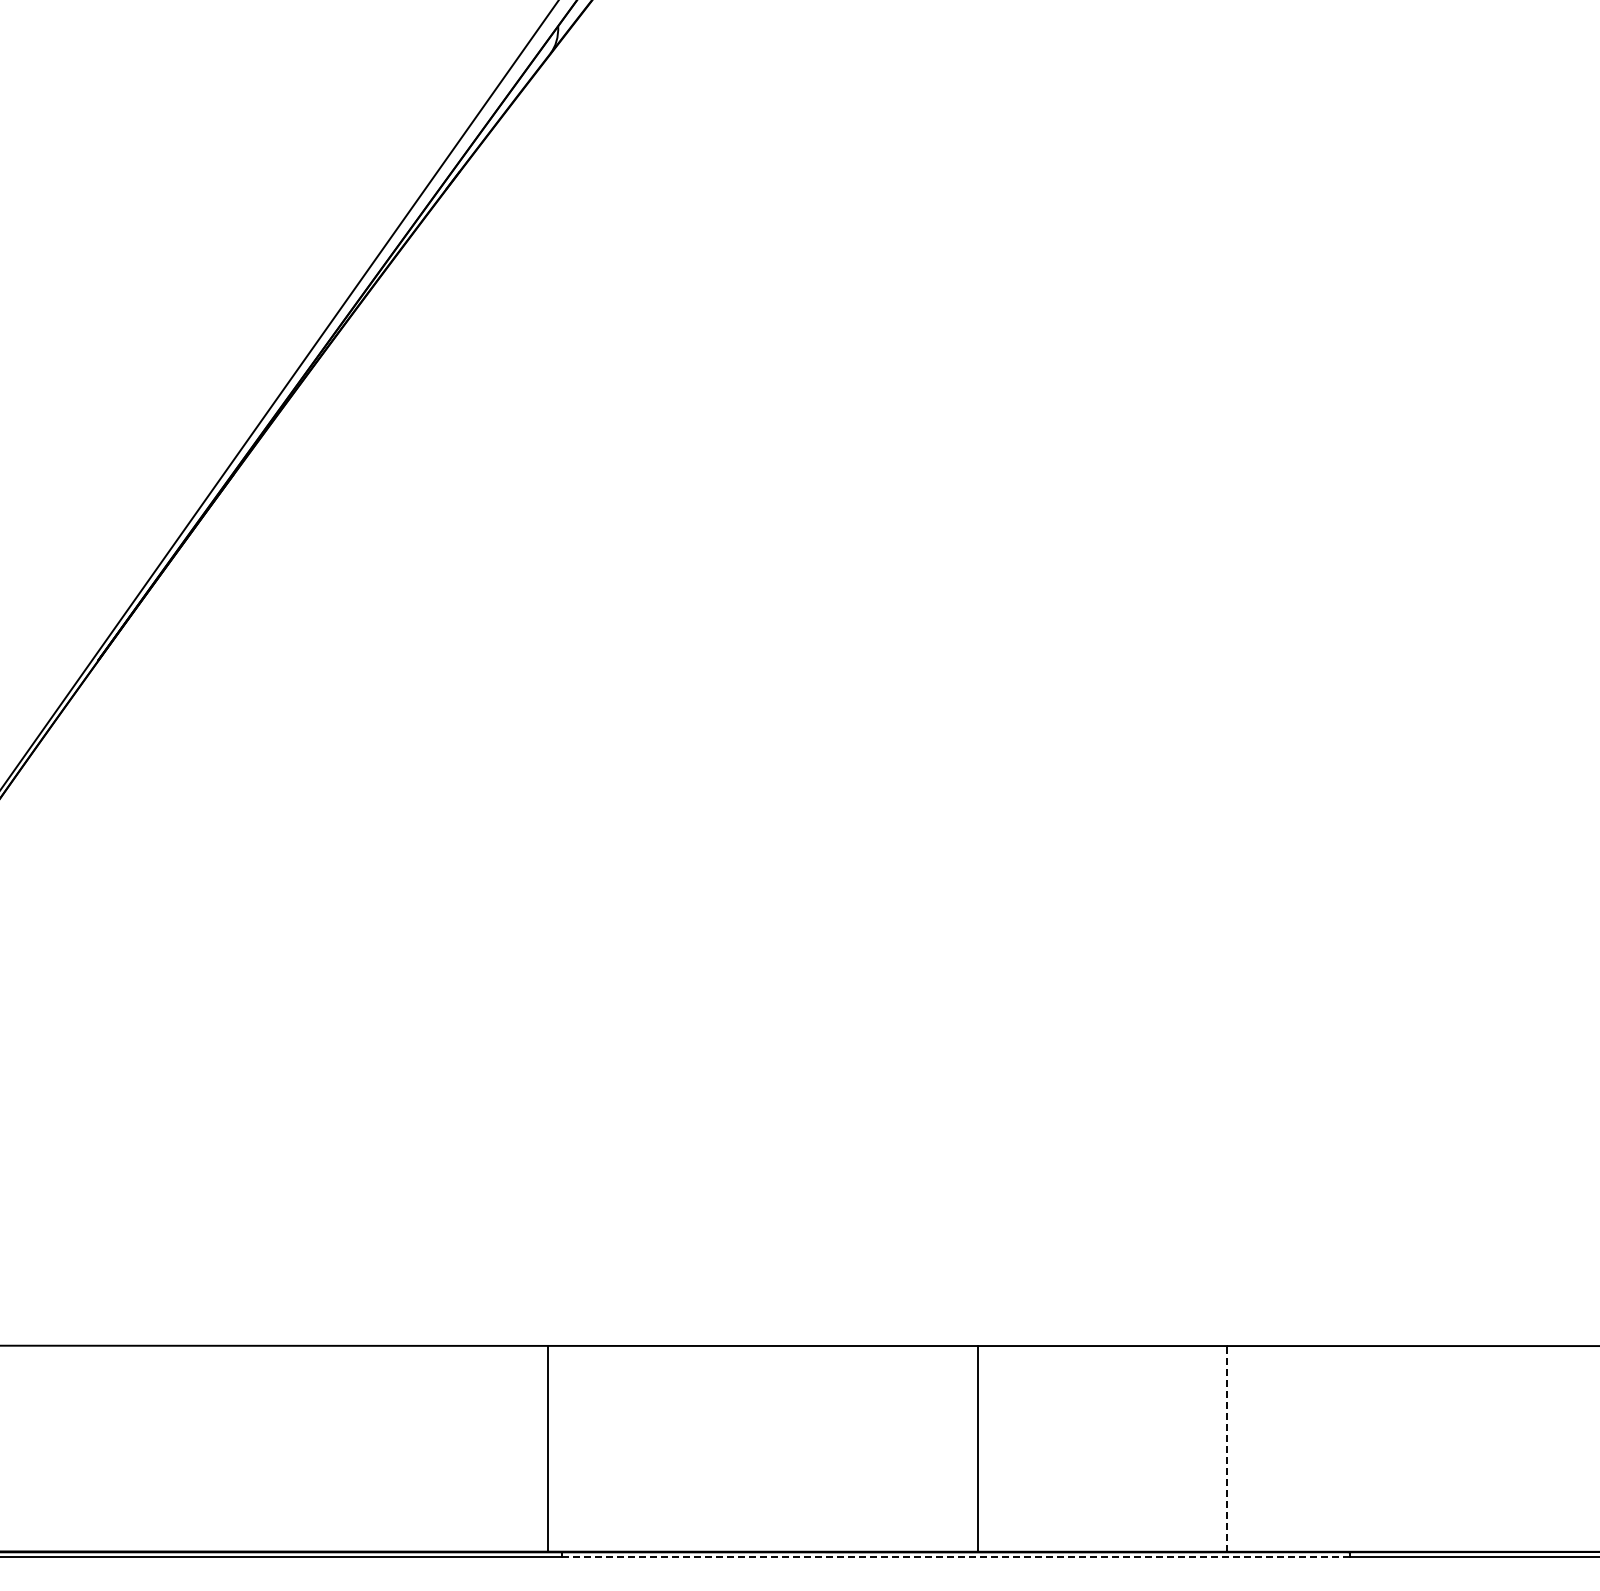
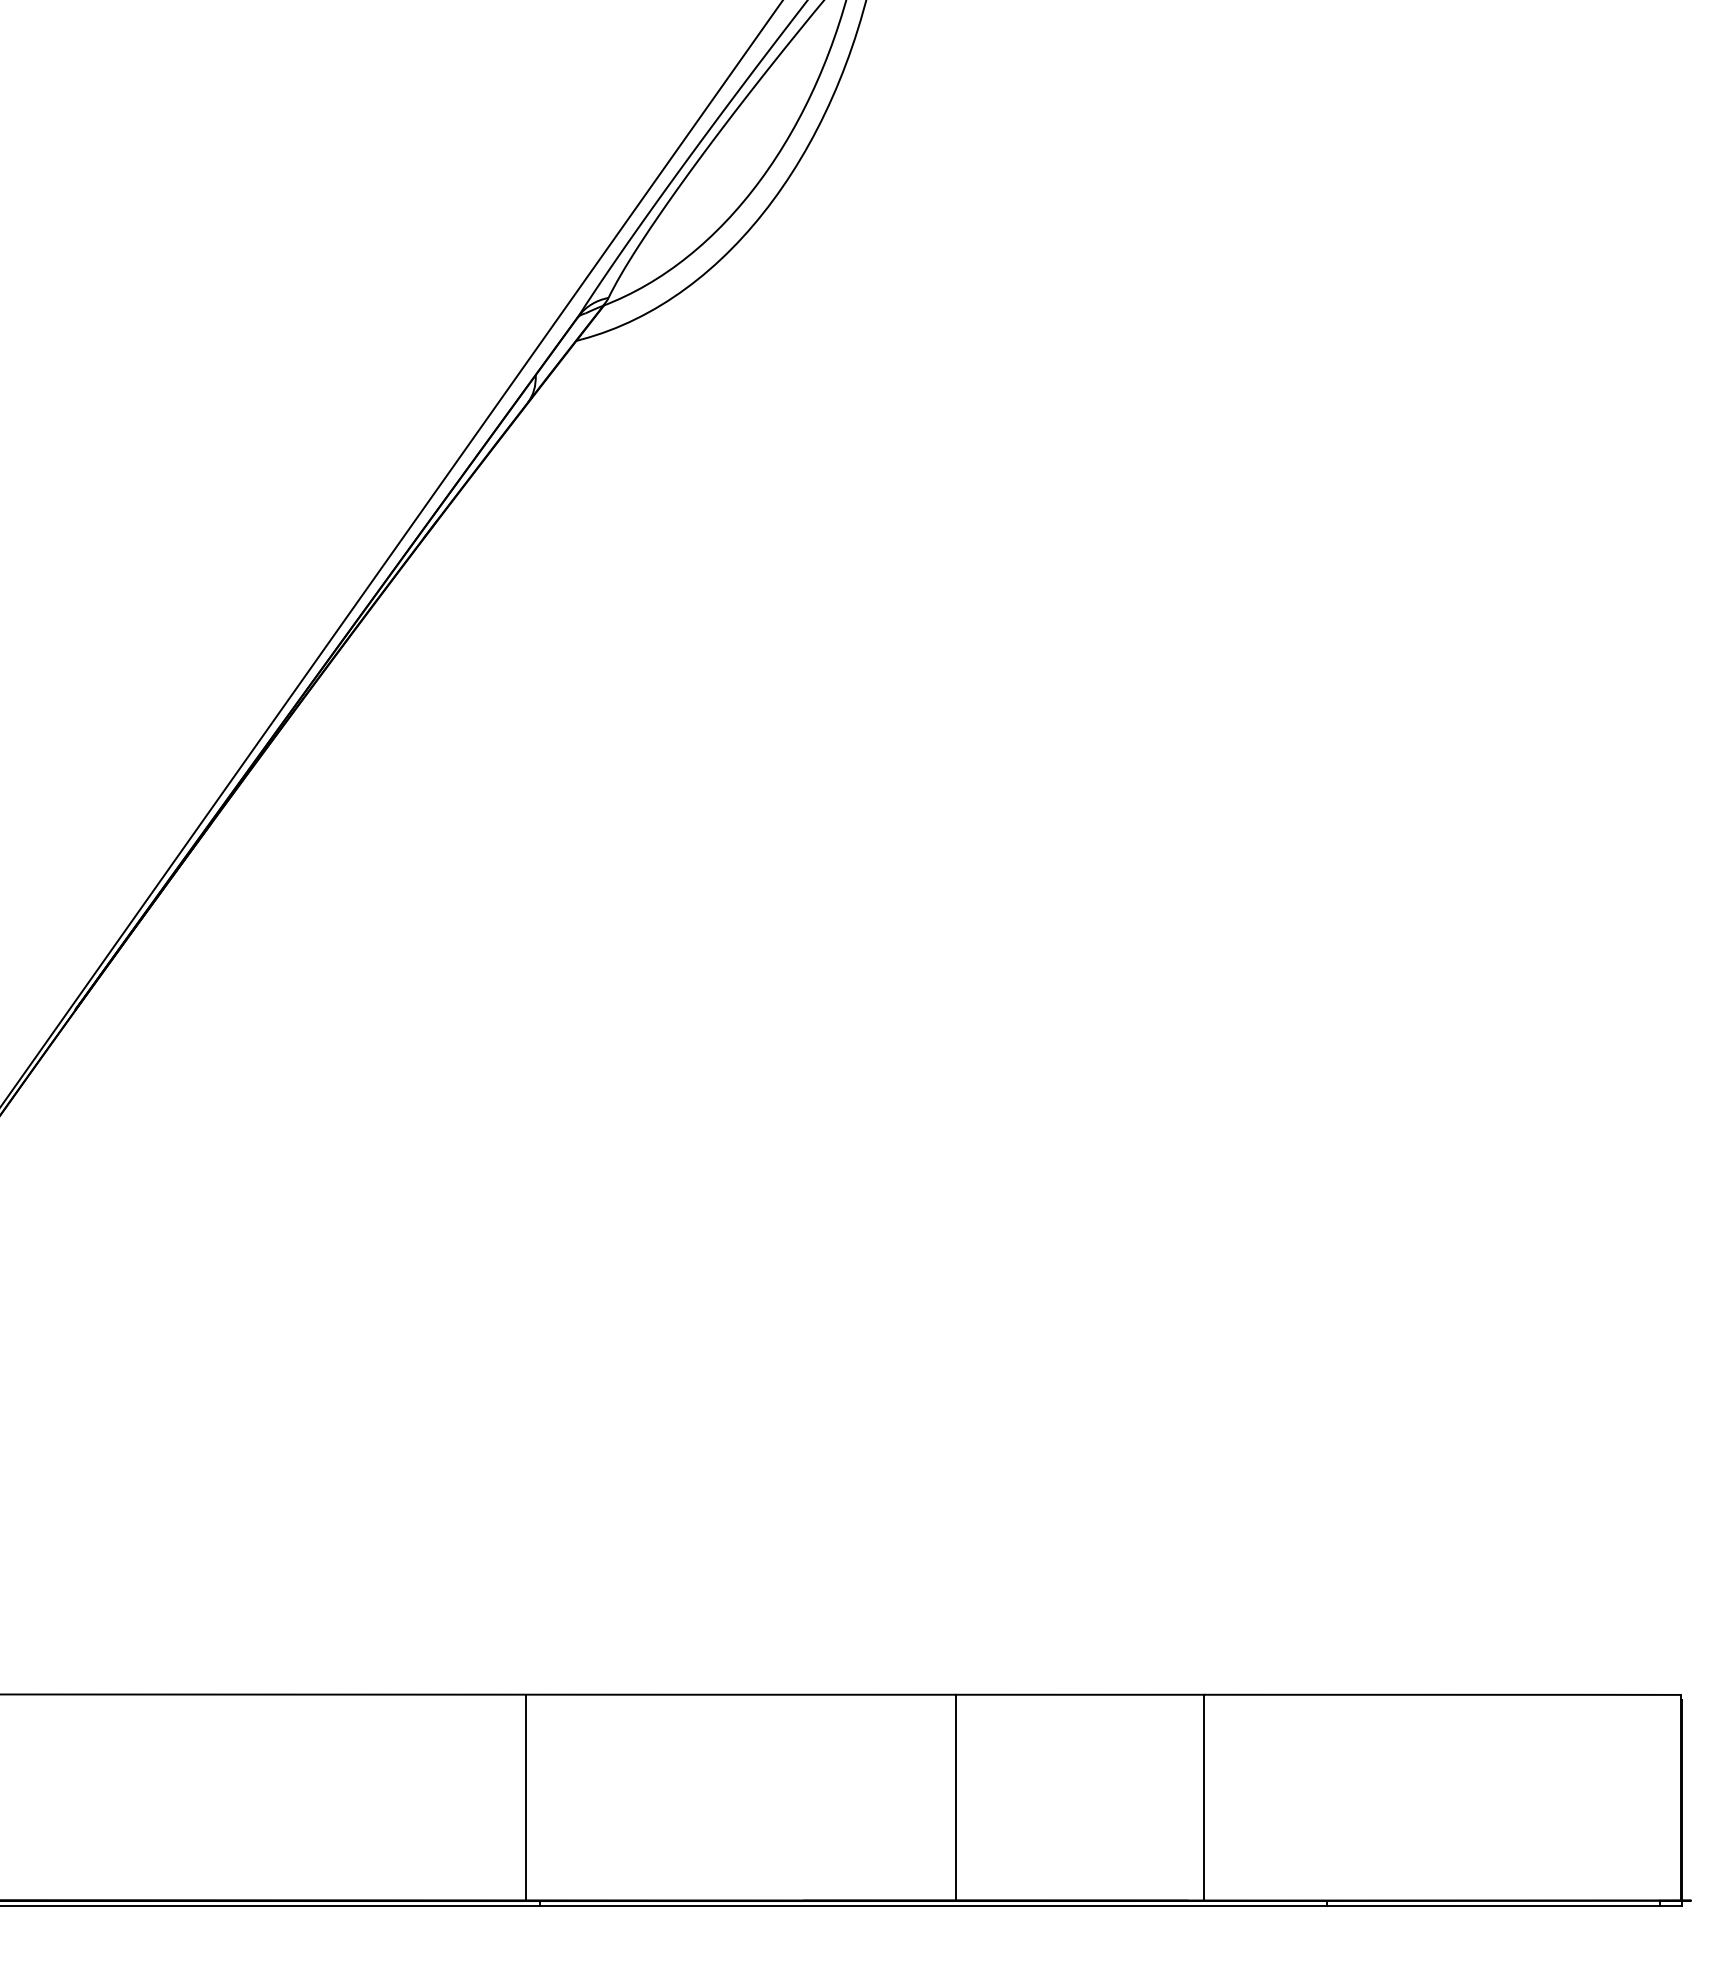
line: (1227, 1448) -> (1204, 1797), dashed -> solid
line: (955, 1557) -> (933, 1906), dashed -> solid

